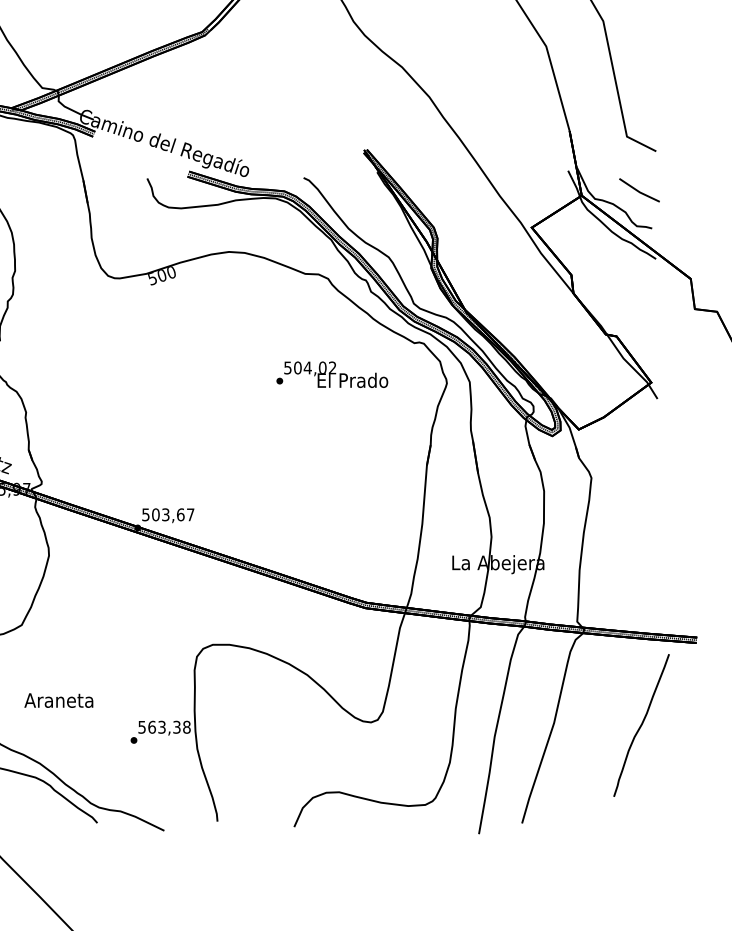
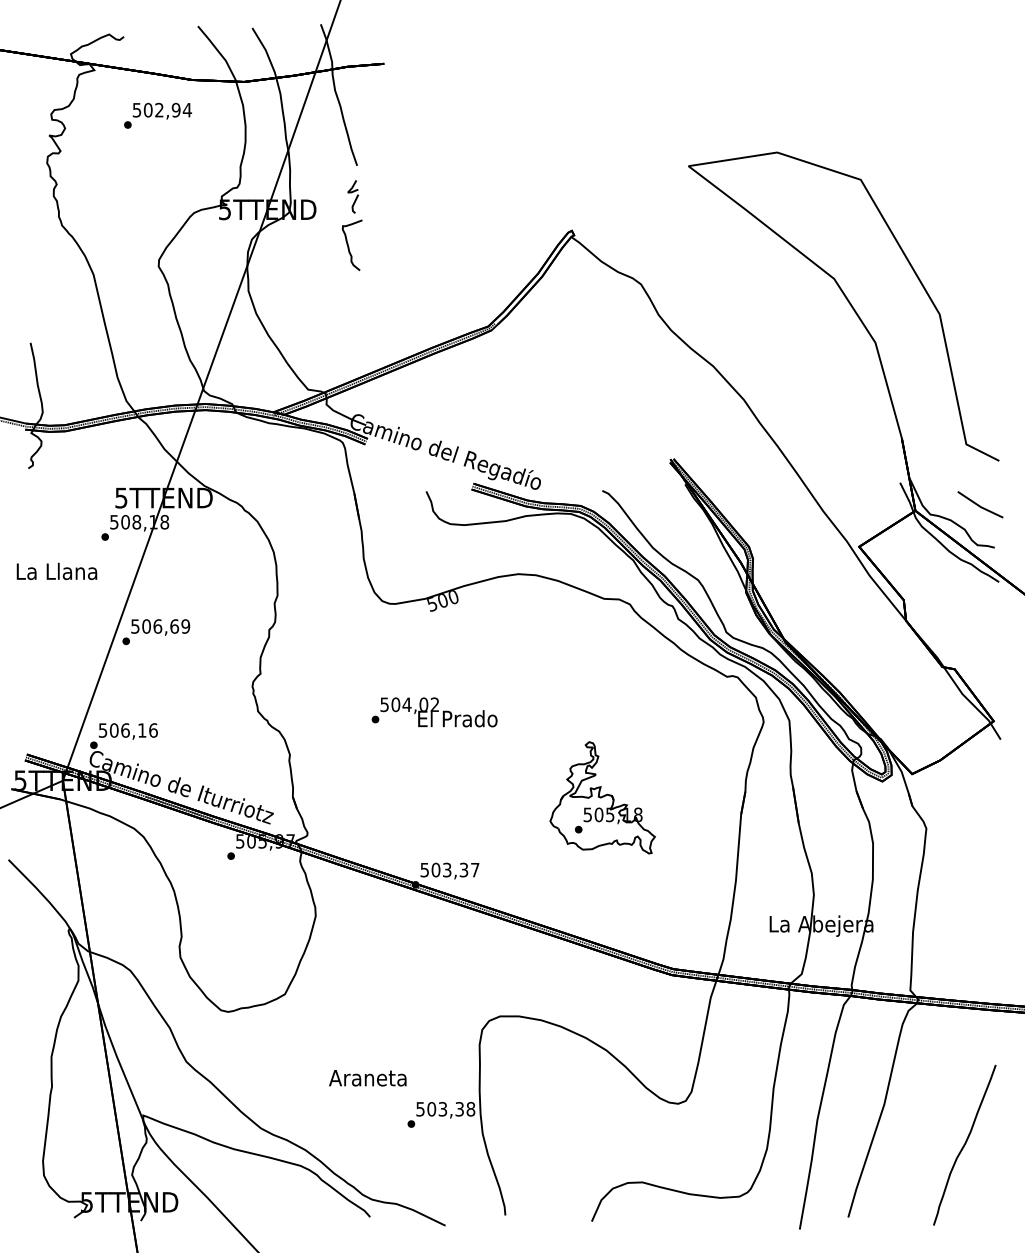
text: (332, 374) -> (434, 712), moved
part: (303, 450) -> (602, 797), added
text: (180, 514) -> (463, 869), 503,67 -> 503,37
text: (58, 700) -> (367, 1078), moved
part: (641, 724) -> (964, 1144), moved
text: (151, 727) -> (431, 1109), 563,38 -> 503,38

